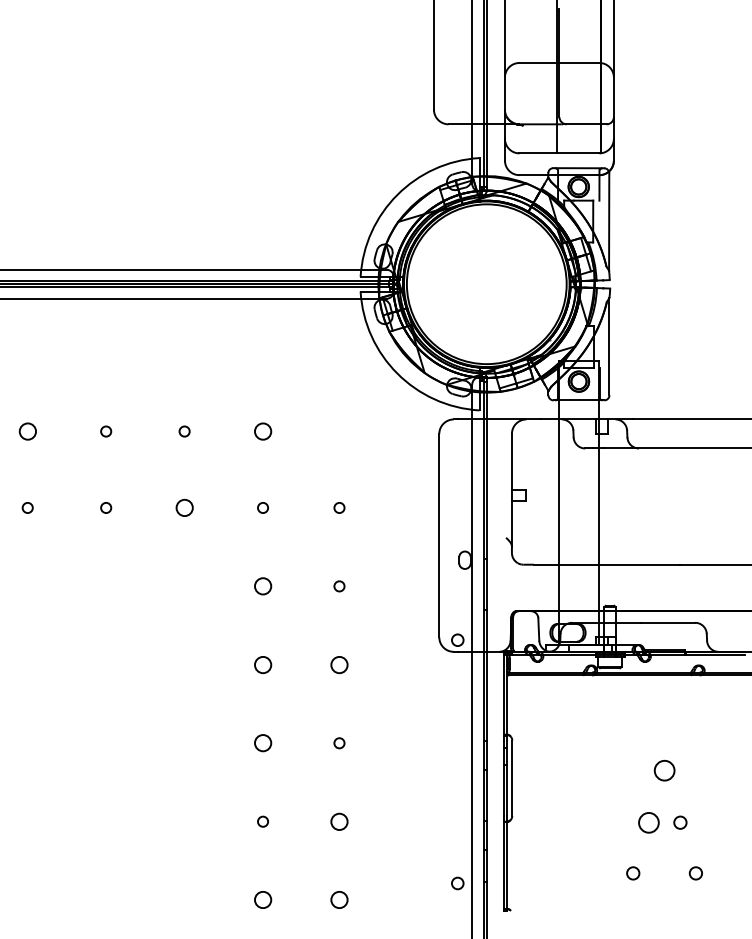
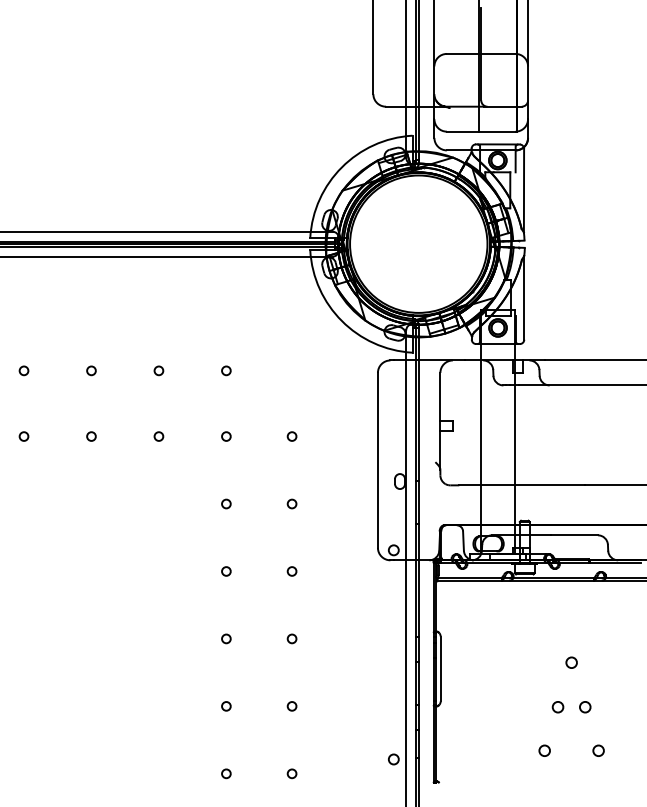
circle: (27, 431) -> (23, 370), size x0.62
circle: (262, 431) -> (225, 370), size x0.62
circle: (184, 507) -> (158, 436), size x0.62
circle: (262, 586) -> (225, 504), size x0.62
circle: (262, 664) -> (225, 571), size x0.62
circle: (339, 664) -> (292, 571), size x0.62
circle: (262, 743) -> (225, 639), size x0.62
circle: (664, 771) -> (571, 663), size x0.62
circle: (339, 821) -> (292, 706), size x0.62
circle: (648, 822) -> (557, 707), size x0.62
circle: (262, 900) -> (225, 774), size x0.62
circle: (339, 900) -> (292, 774), size x0.62

